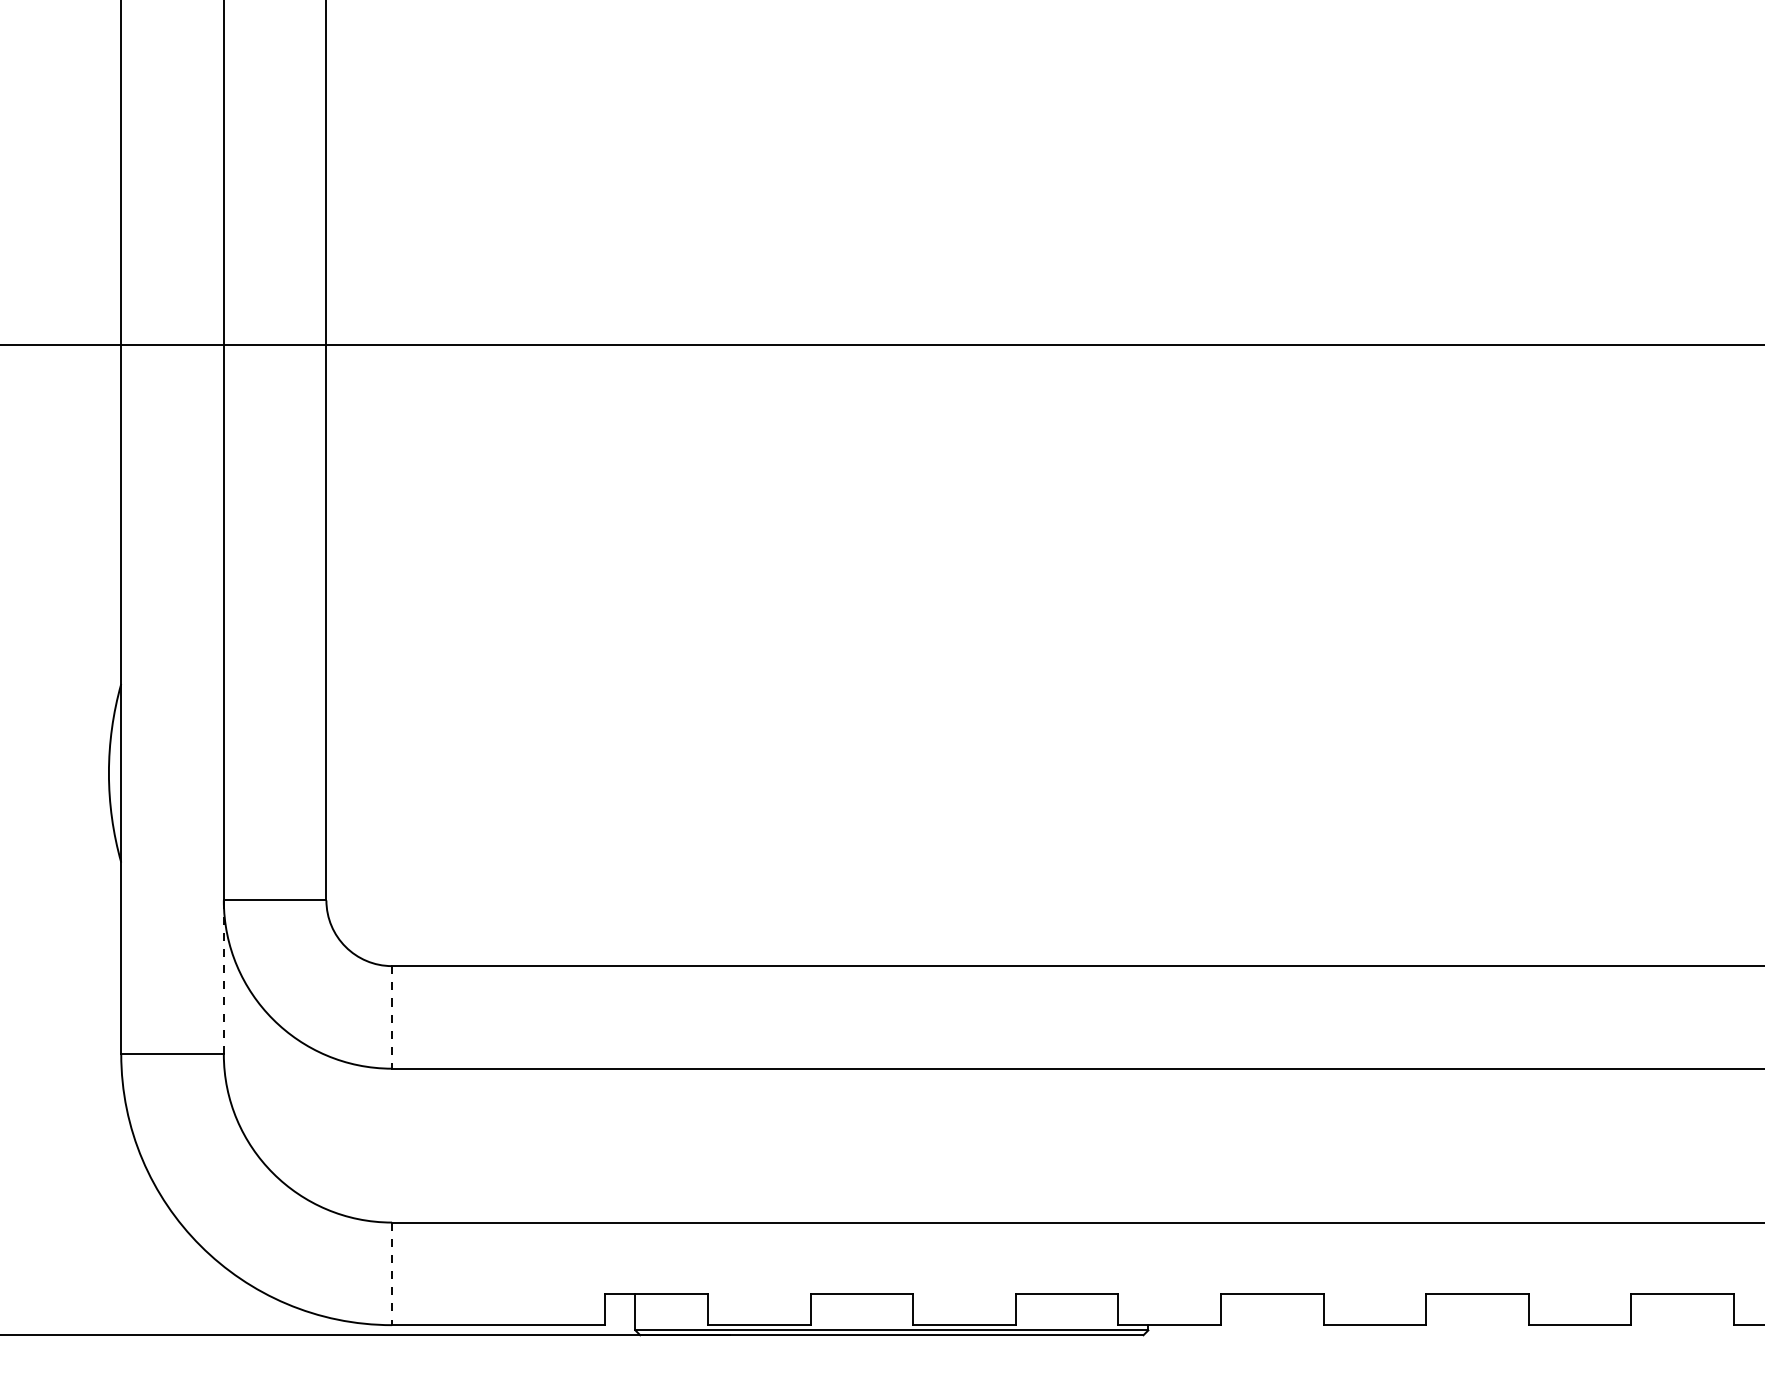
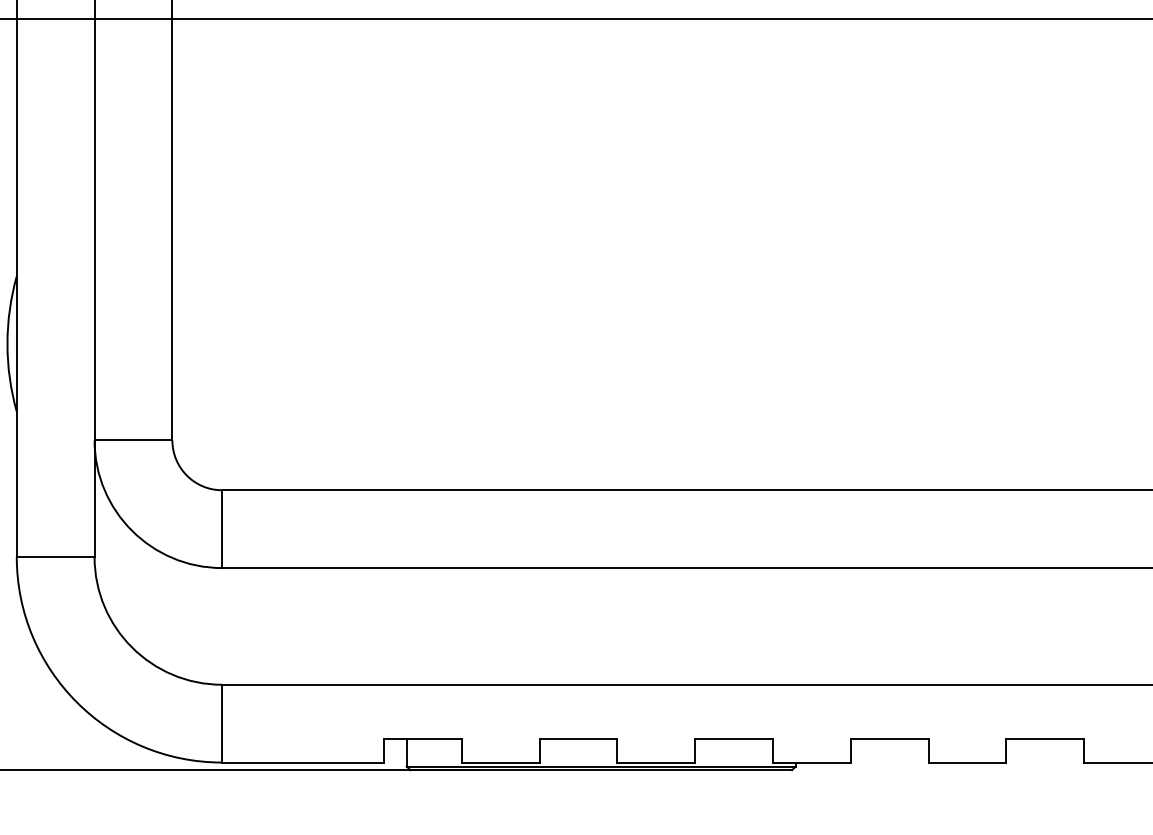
line: (223, 977) -> (94, 498), dashed -> solid
line: (392, 1017) -> (222, 529), dashed -> solid
line: (392, 1274) -> (222, 724), dashed -> solid

